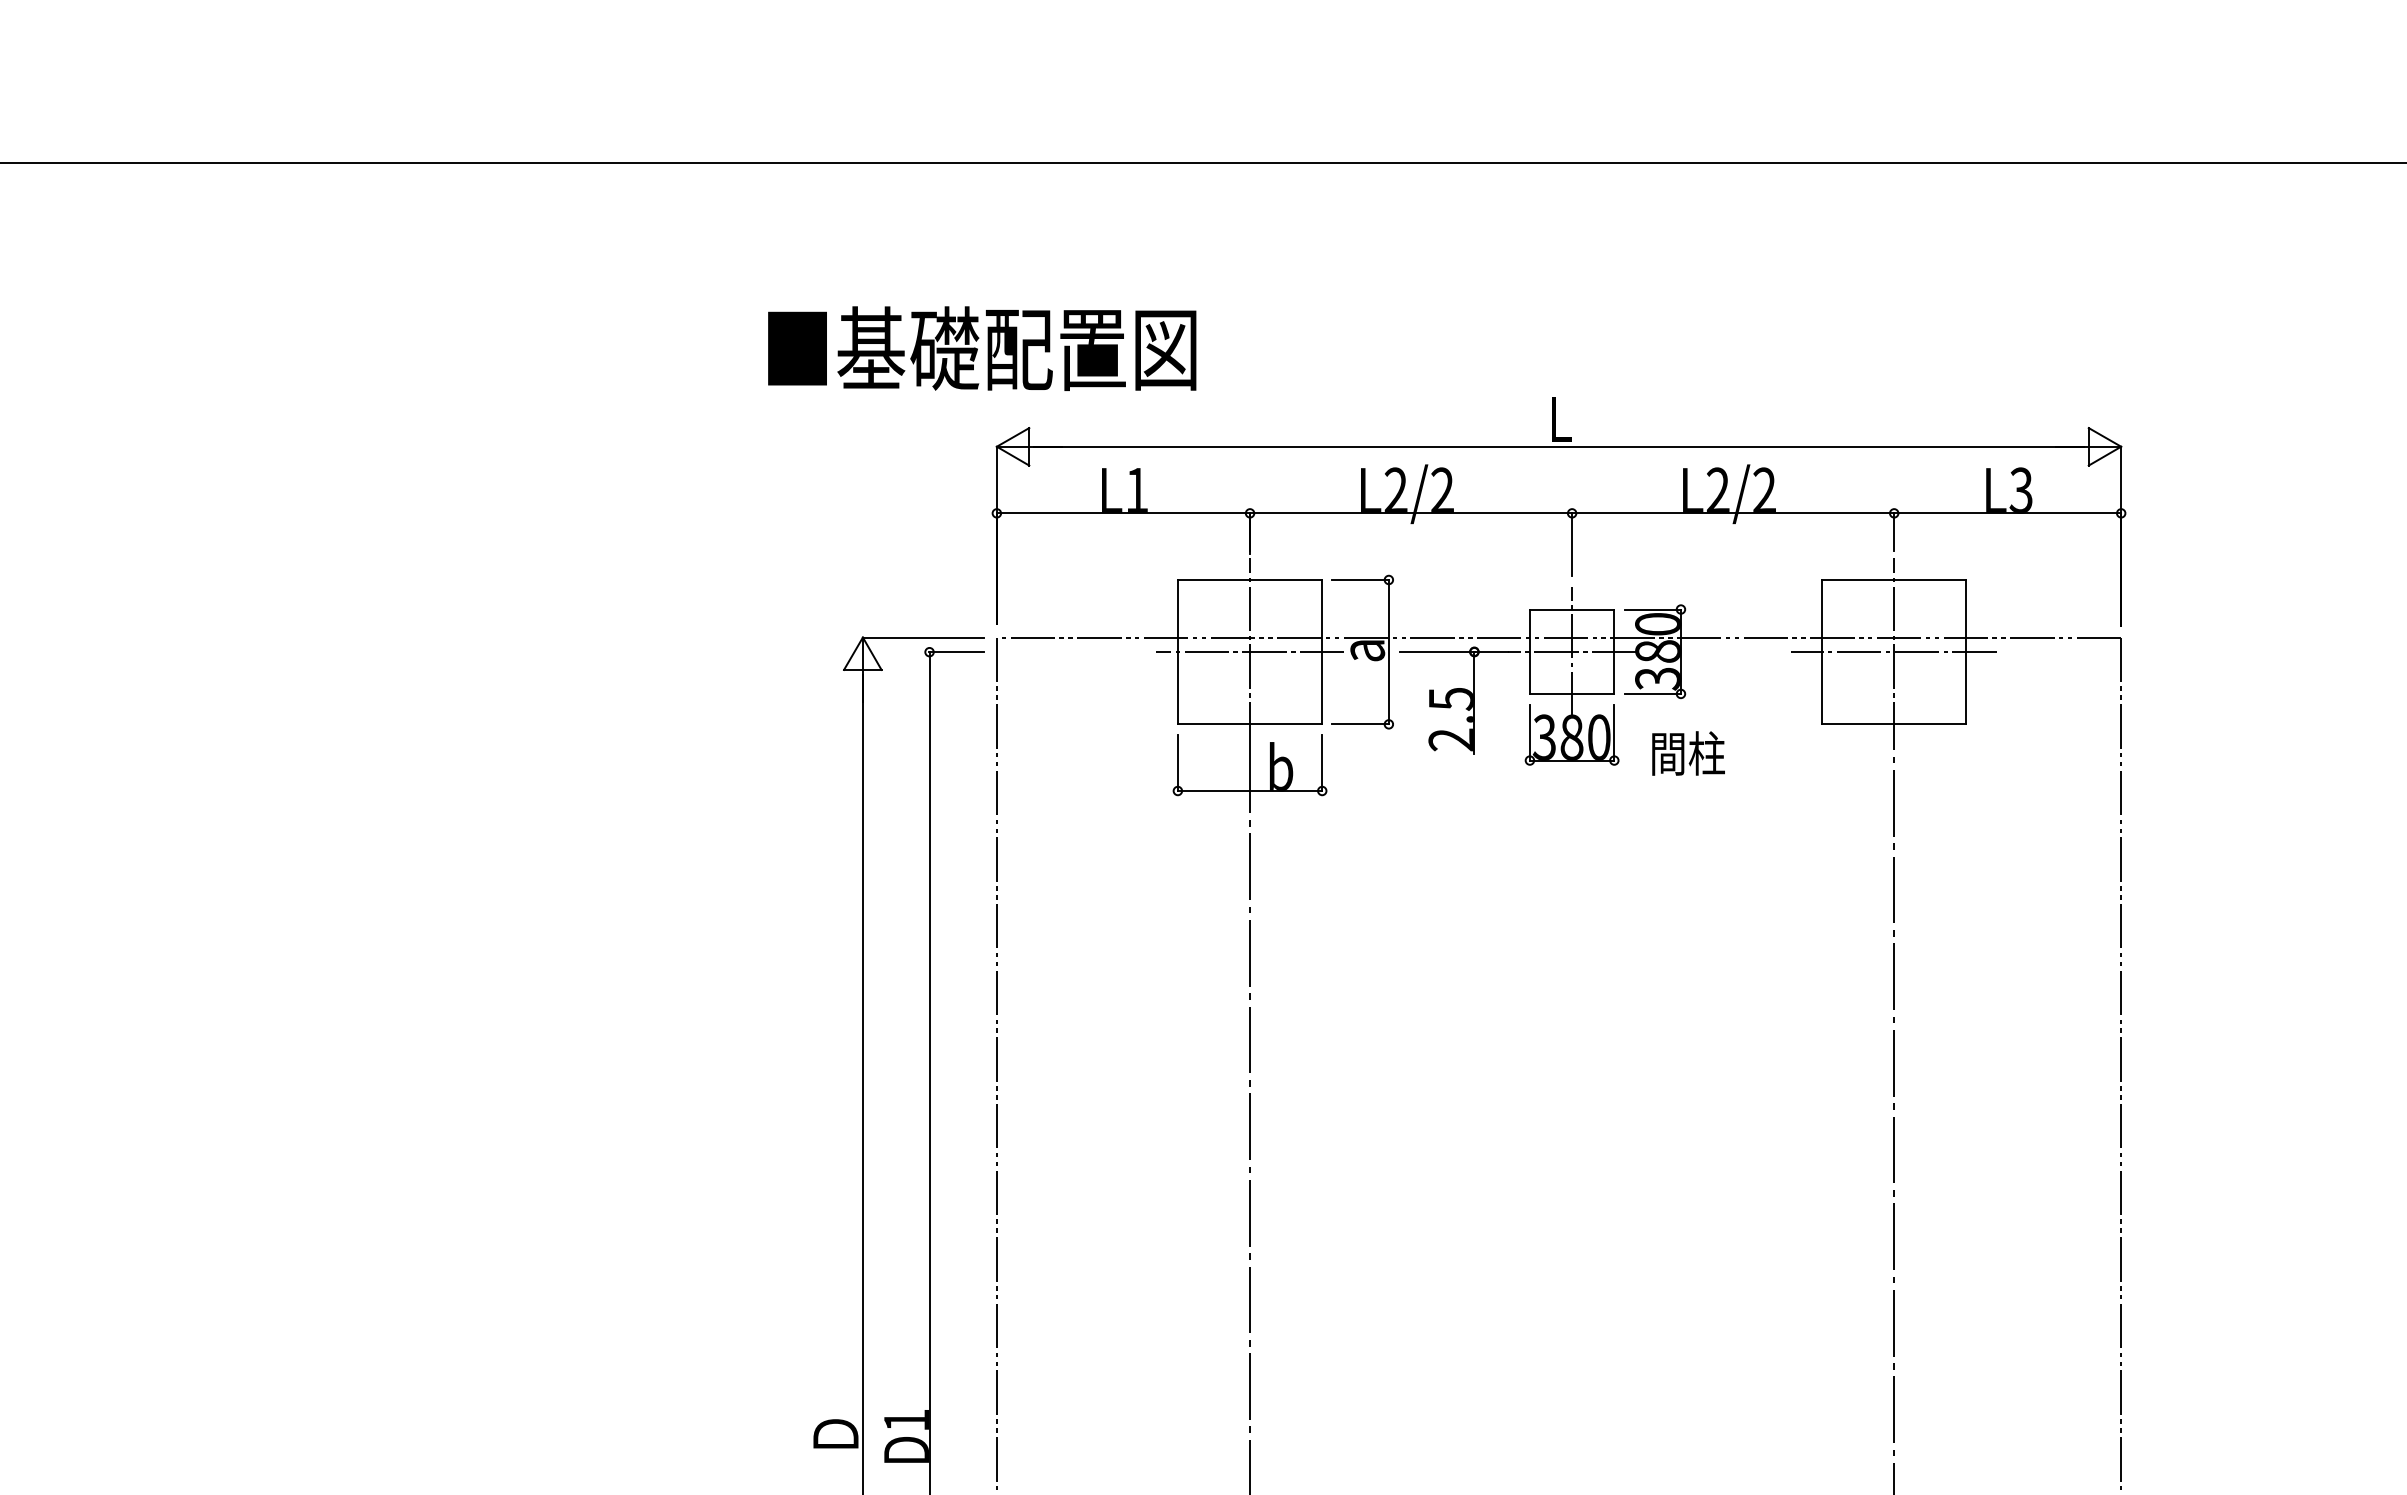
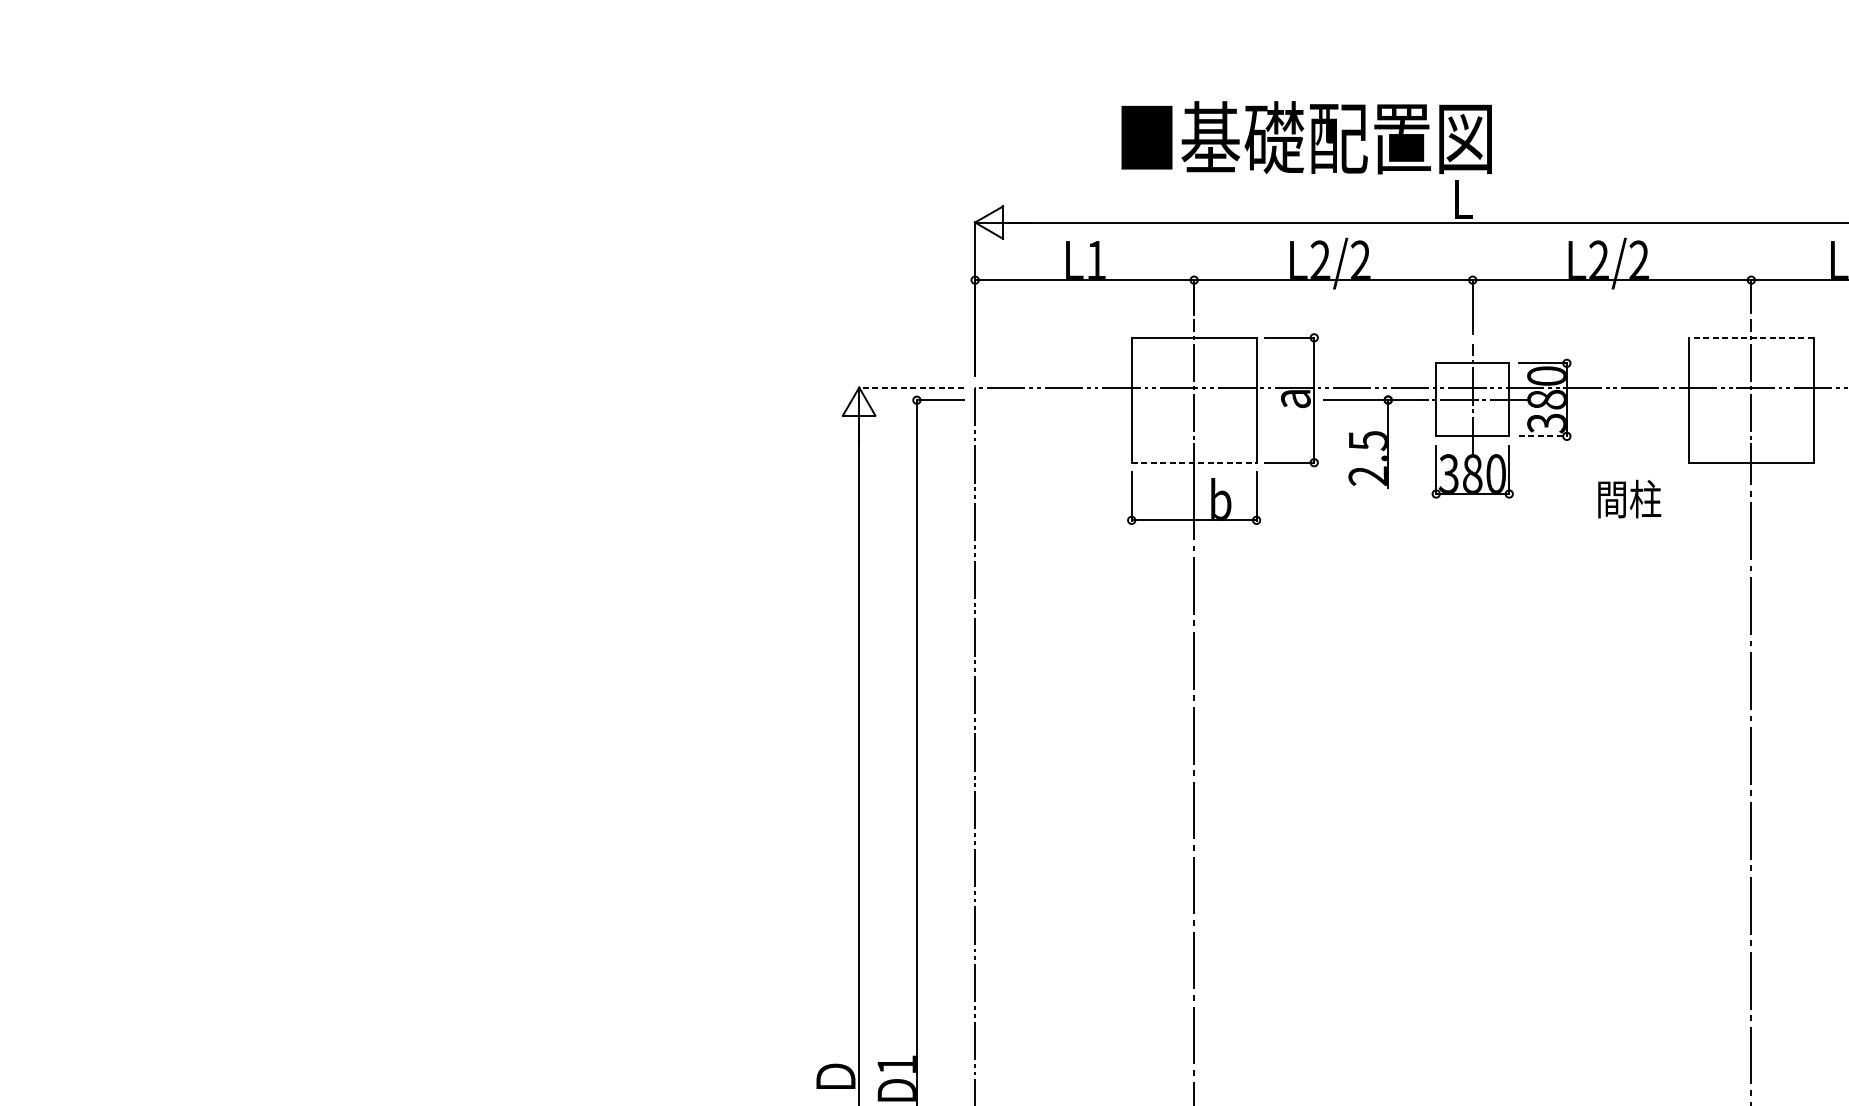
text: (982, 348) -> (1306, 137), moved
line: (1893, 579) -> (1750, 337), solid -> dashed
line: (923, 637) -> (911, 387), solid -> dashed
line: (1249, 652) -> (1193, 400), removed
line: (1893, 652) -> (1750, 400), removed
line: (1653, 693) -> (1543, 436), solid -> dashed
line: (1250, 724) -> (1194, 462), solid -> dashed
text: (1688, 753) -> (1629, 499), moved

